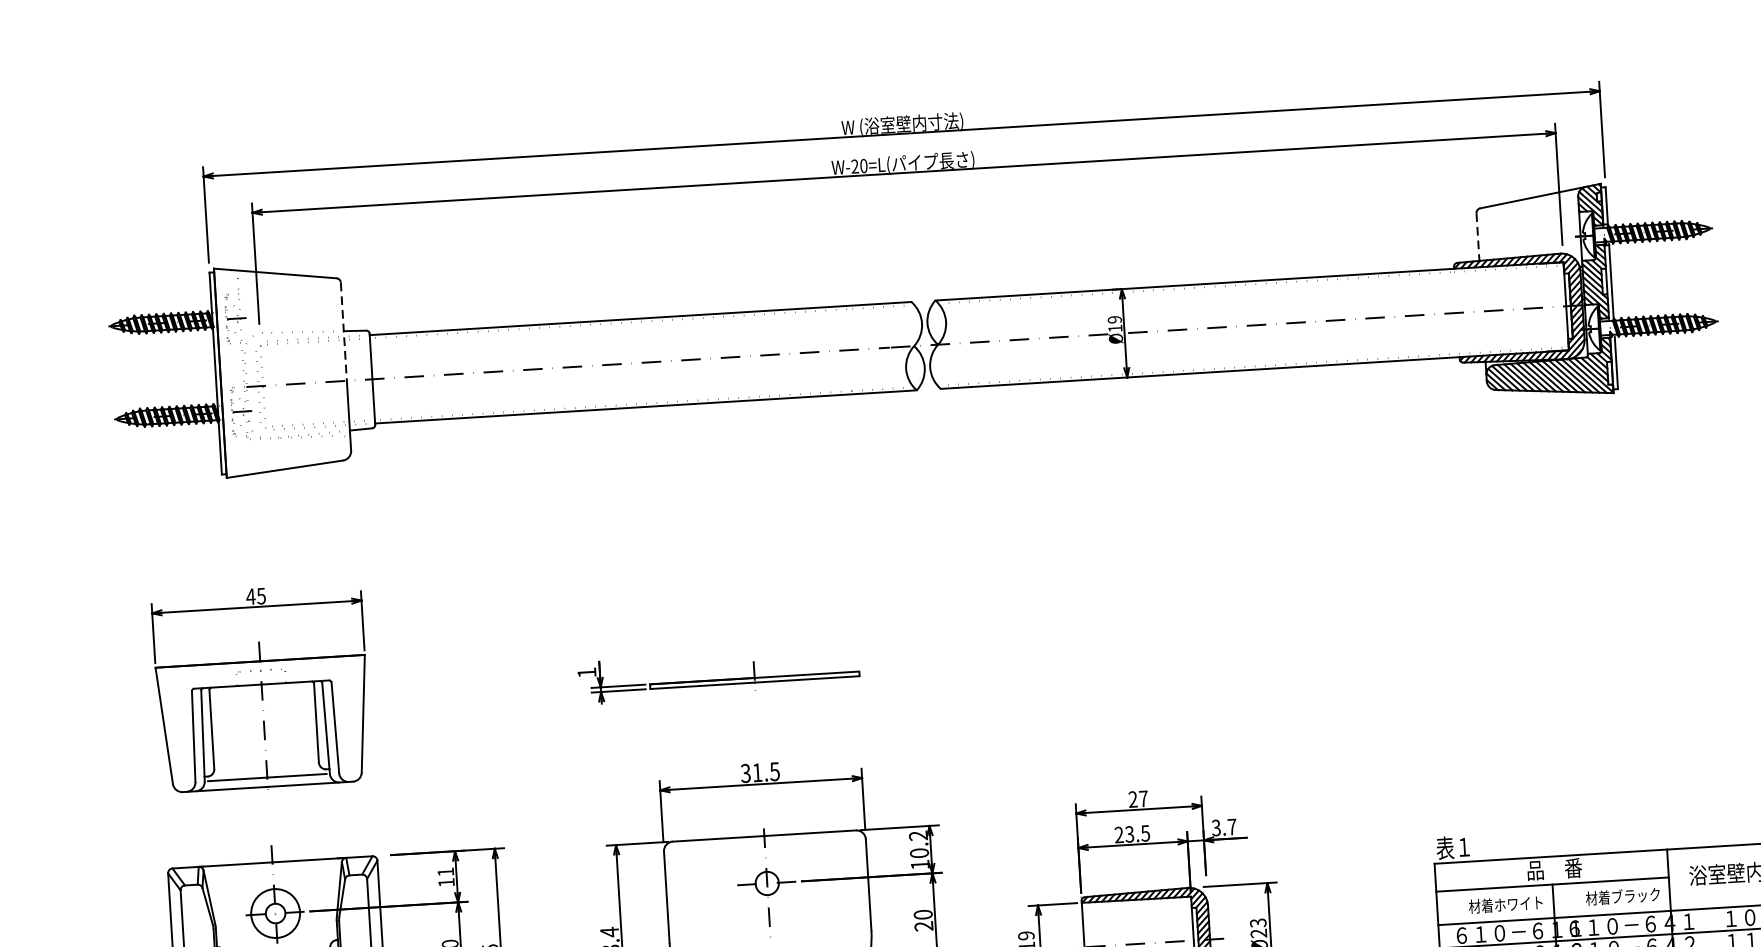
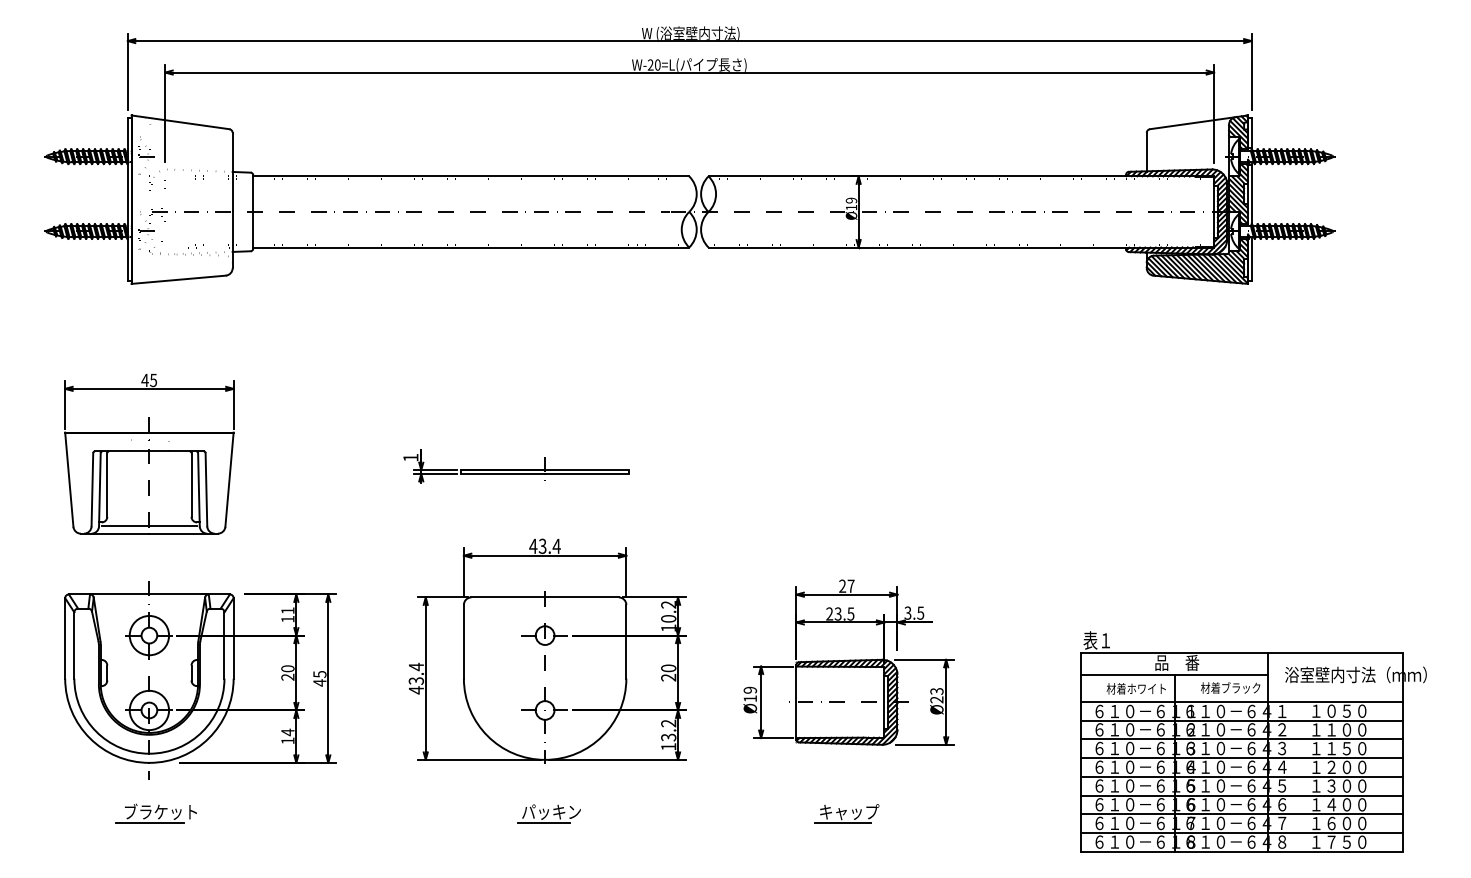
line: (1477, 237) -> (1146, 152), dashed -> solid
line: (343, 331) -> (232, 172), dashed -> solid
text: (759, 772) -> (544, 546), 31.5 -> 43.4
text: (1231, 826) -> (920, 612), 3.7 -> 3.5

